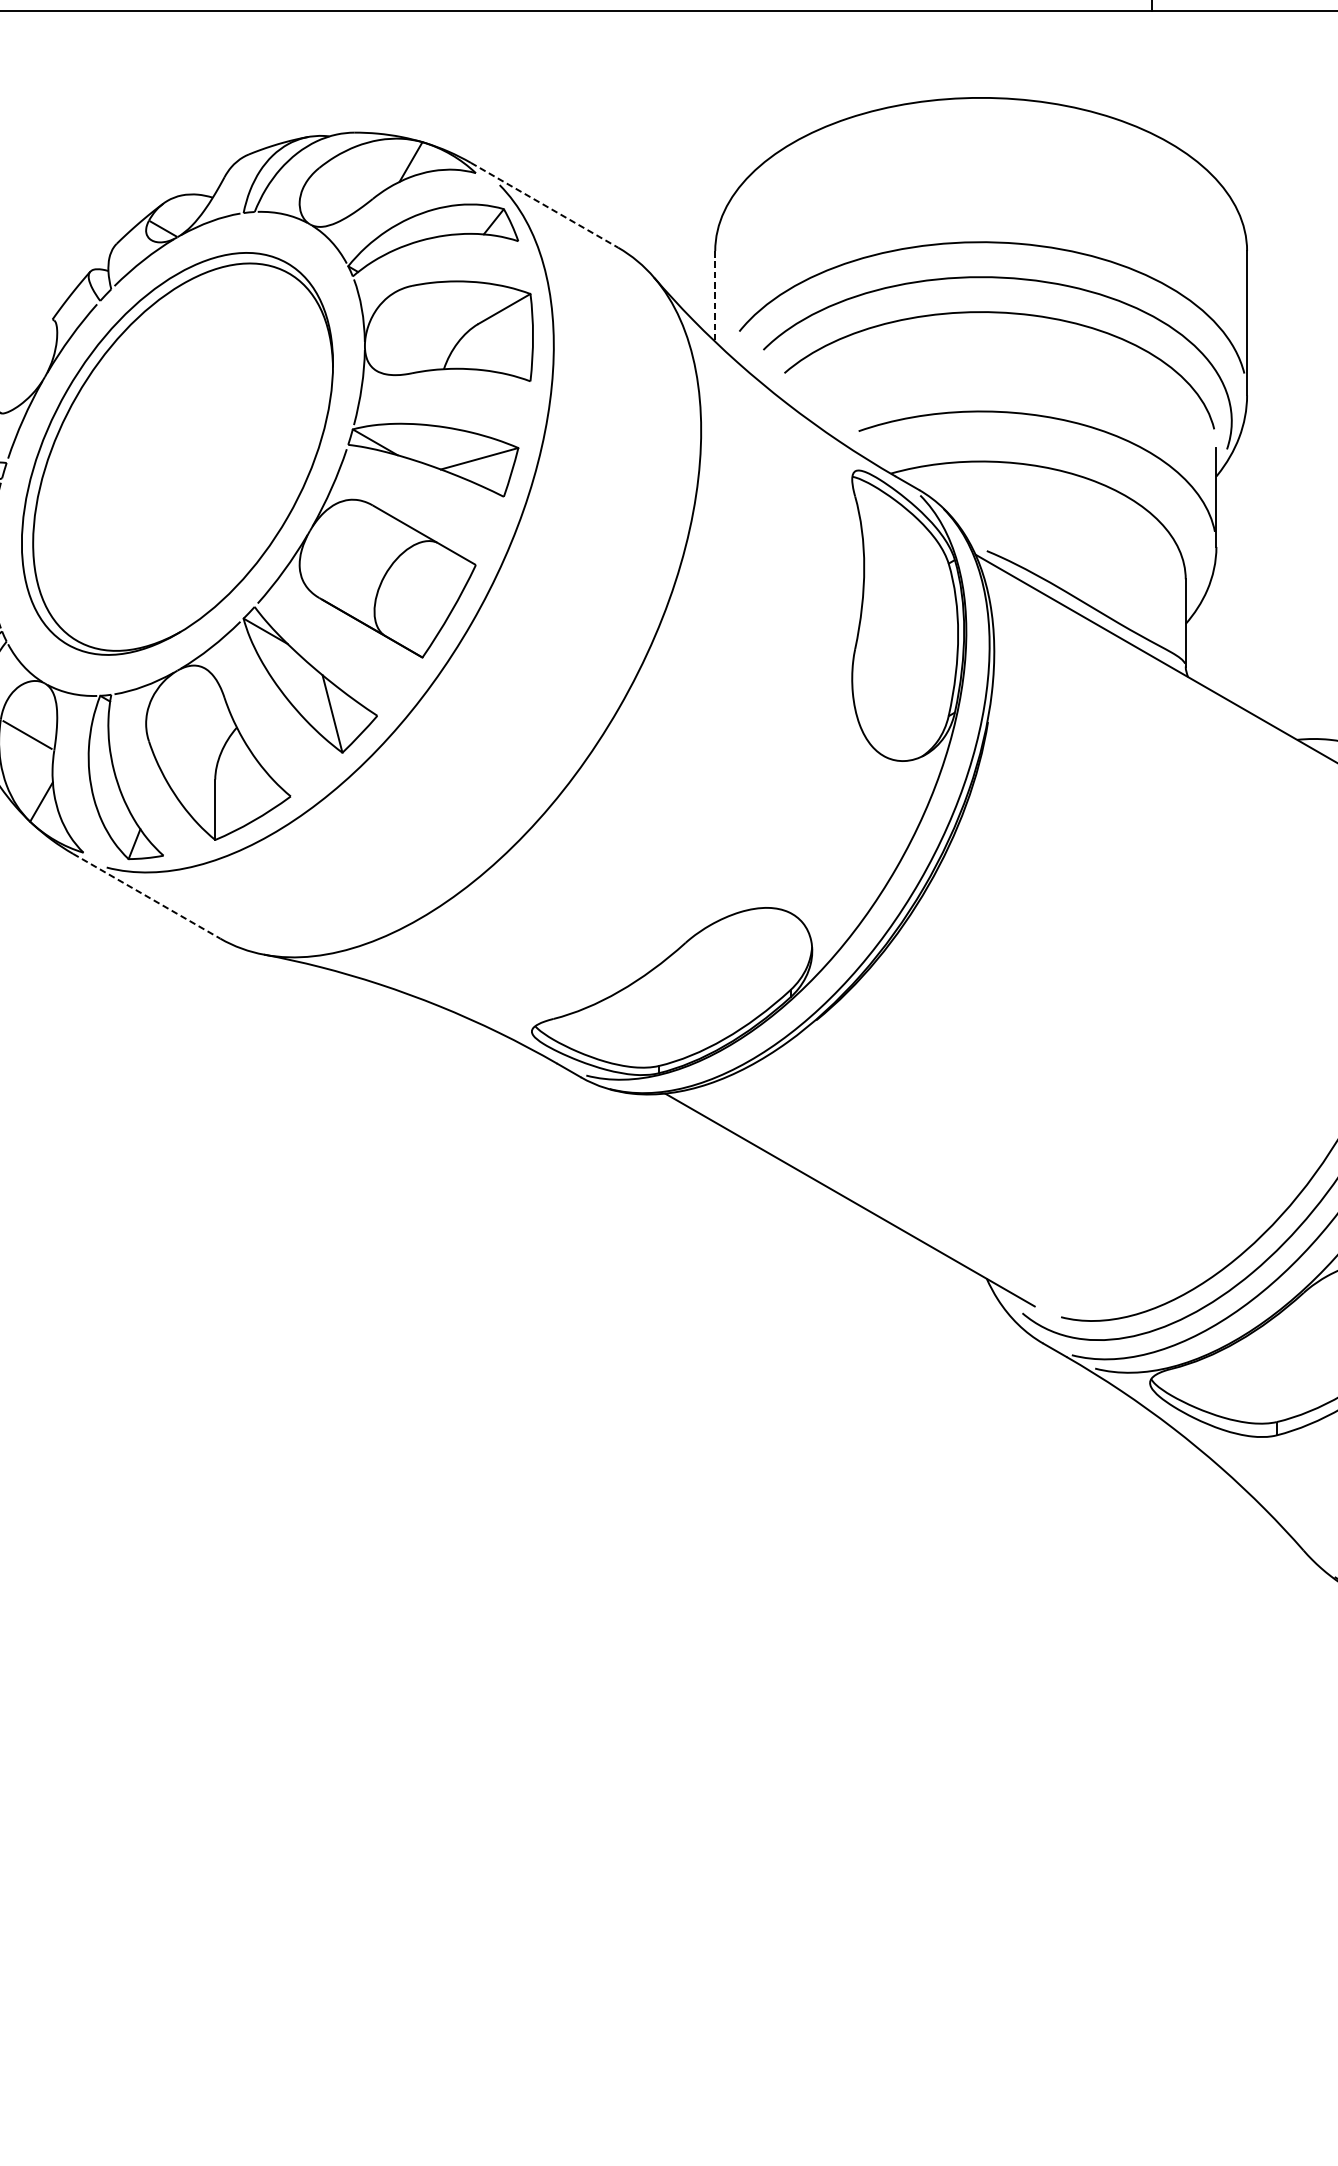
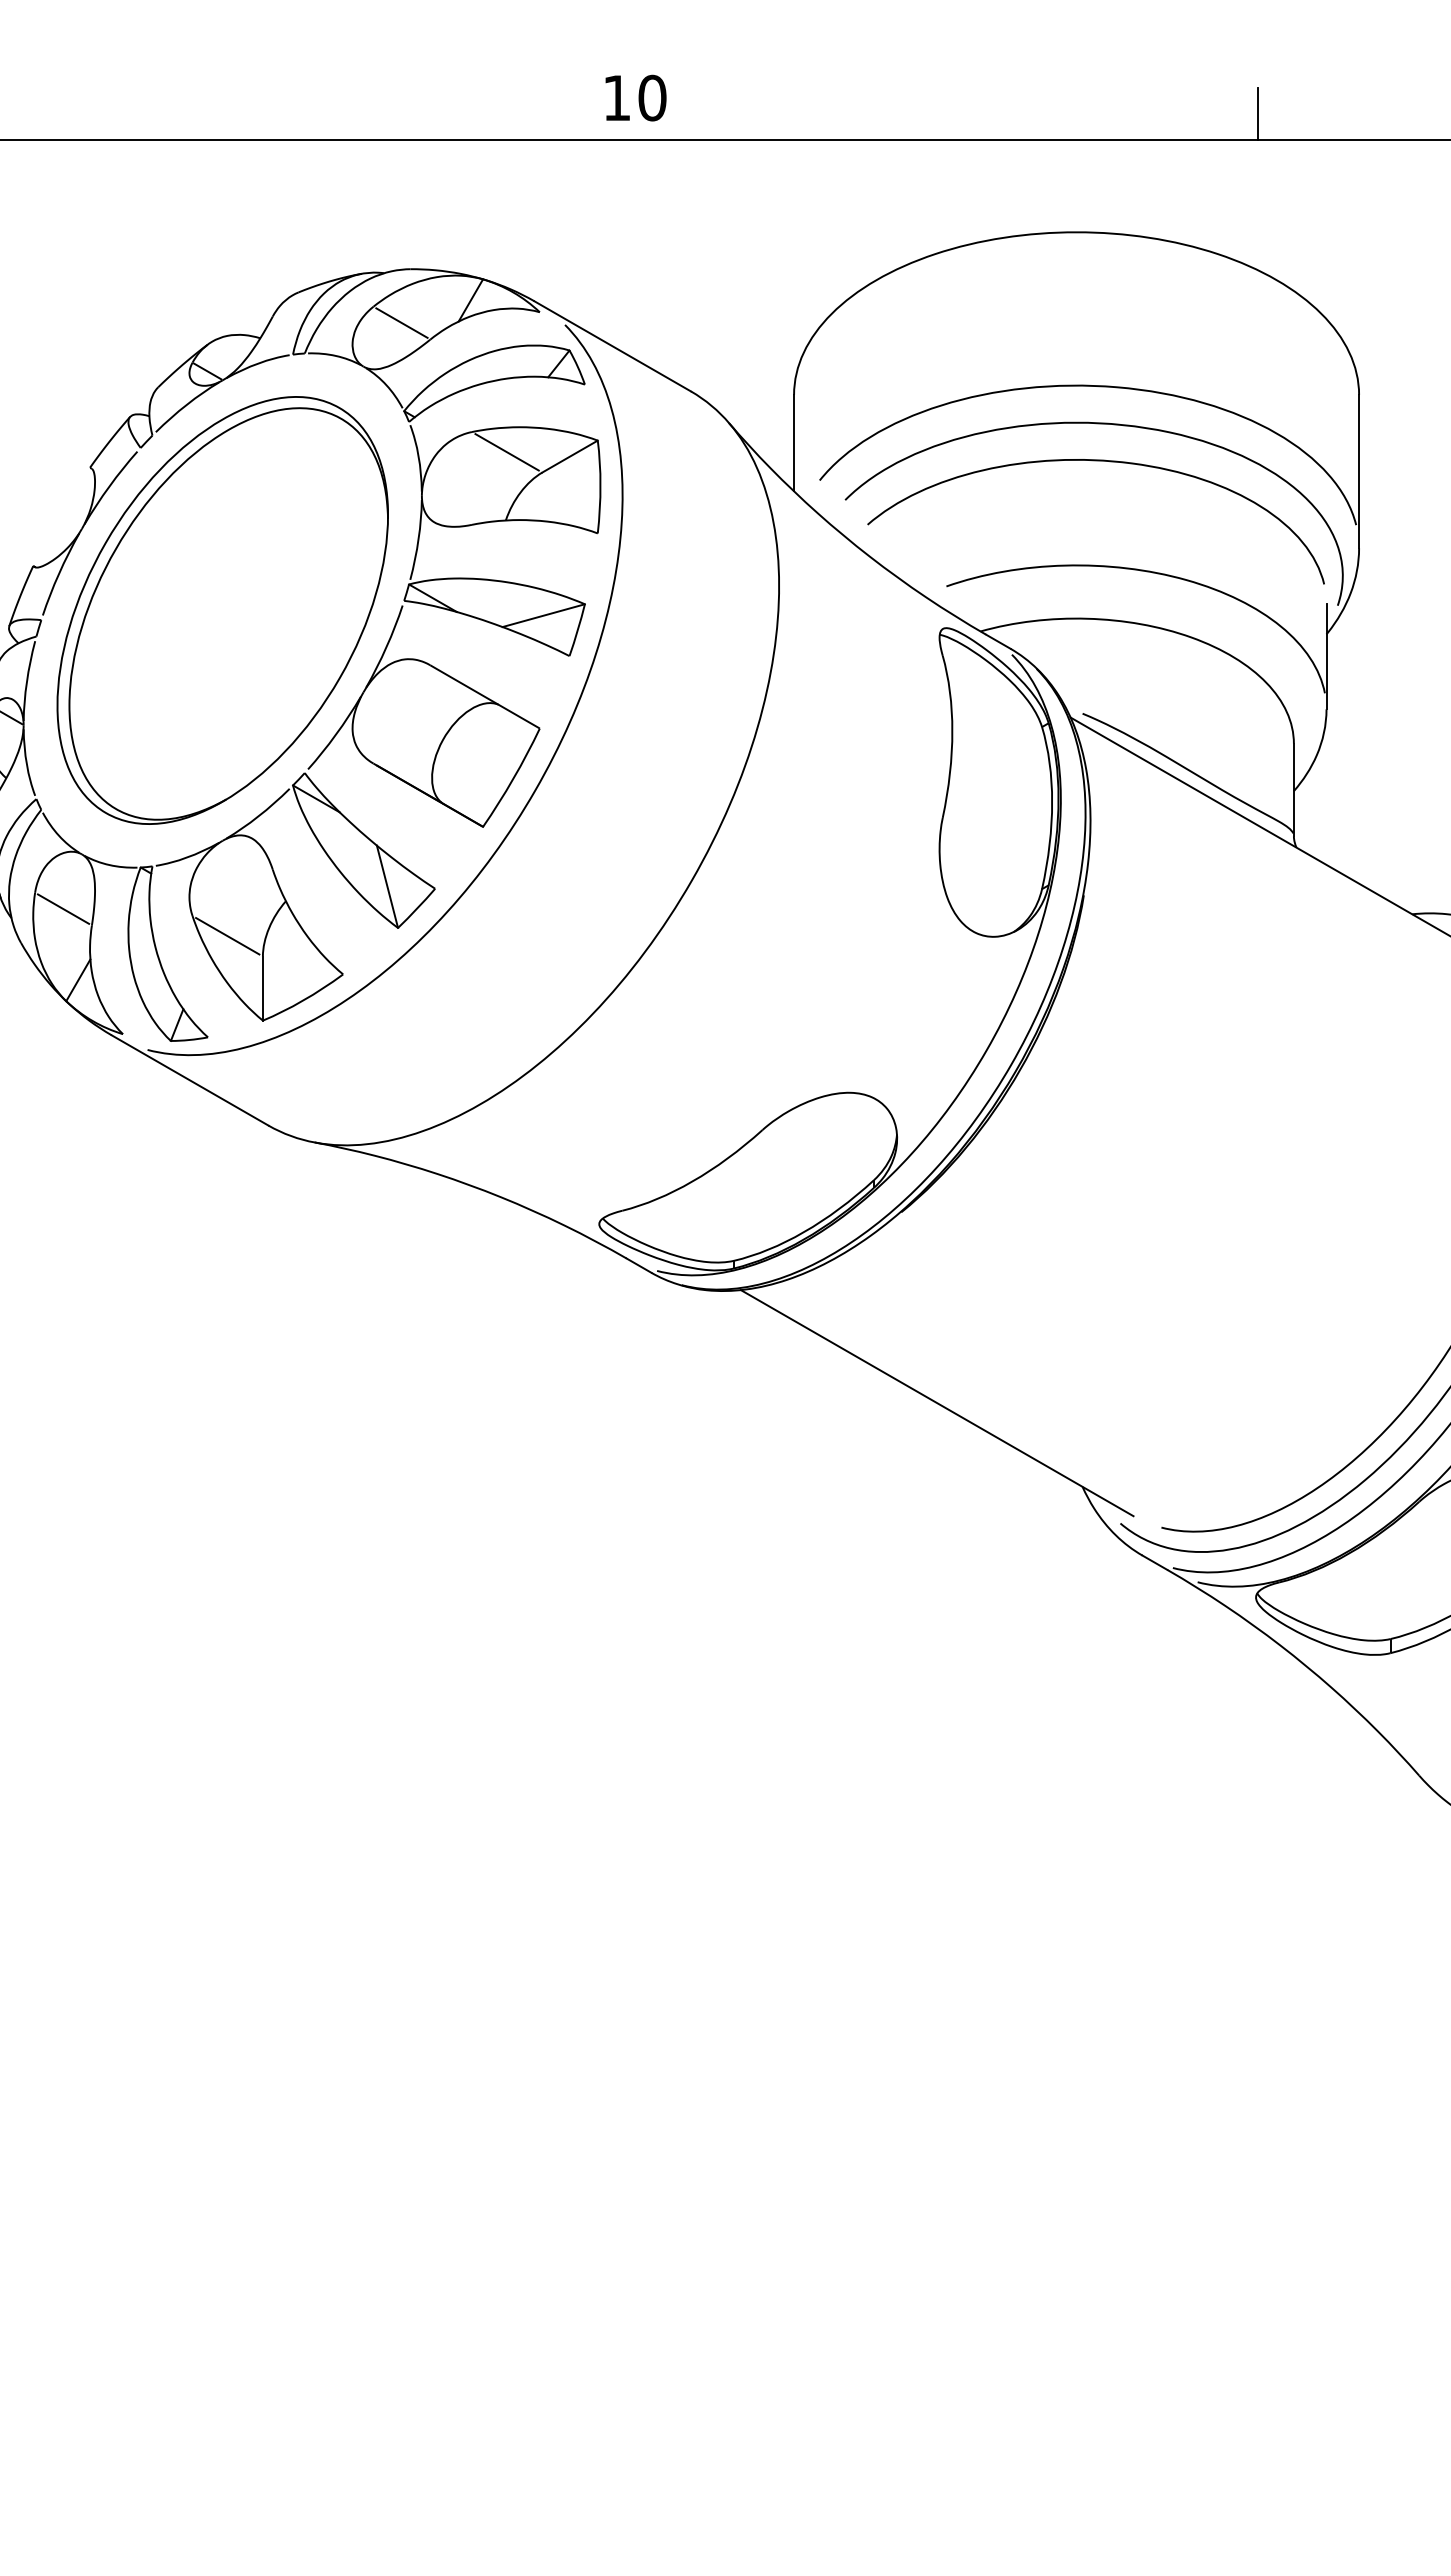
line: (345, 182) -> (401, 322), added
line: (545, 205) -> (613, 346), dashed -> solid
line: (715, 296) -> (794, 443), dashed -> solid
line: (444, 305) -> (506, 452), added
line: (181, 760) -> (227, 936), added
line: (147, 896) -> (190, 1080), dashed -> solid

